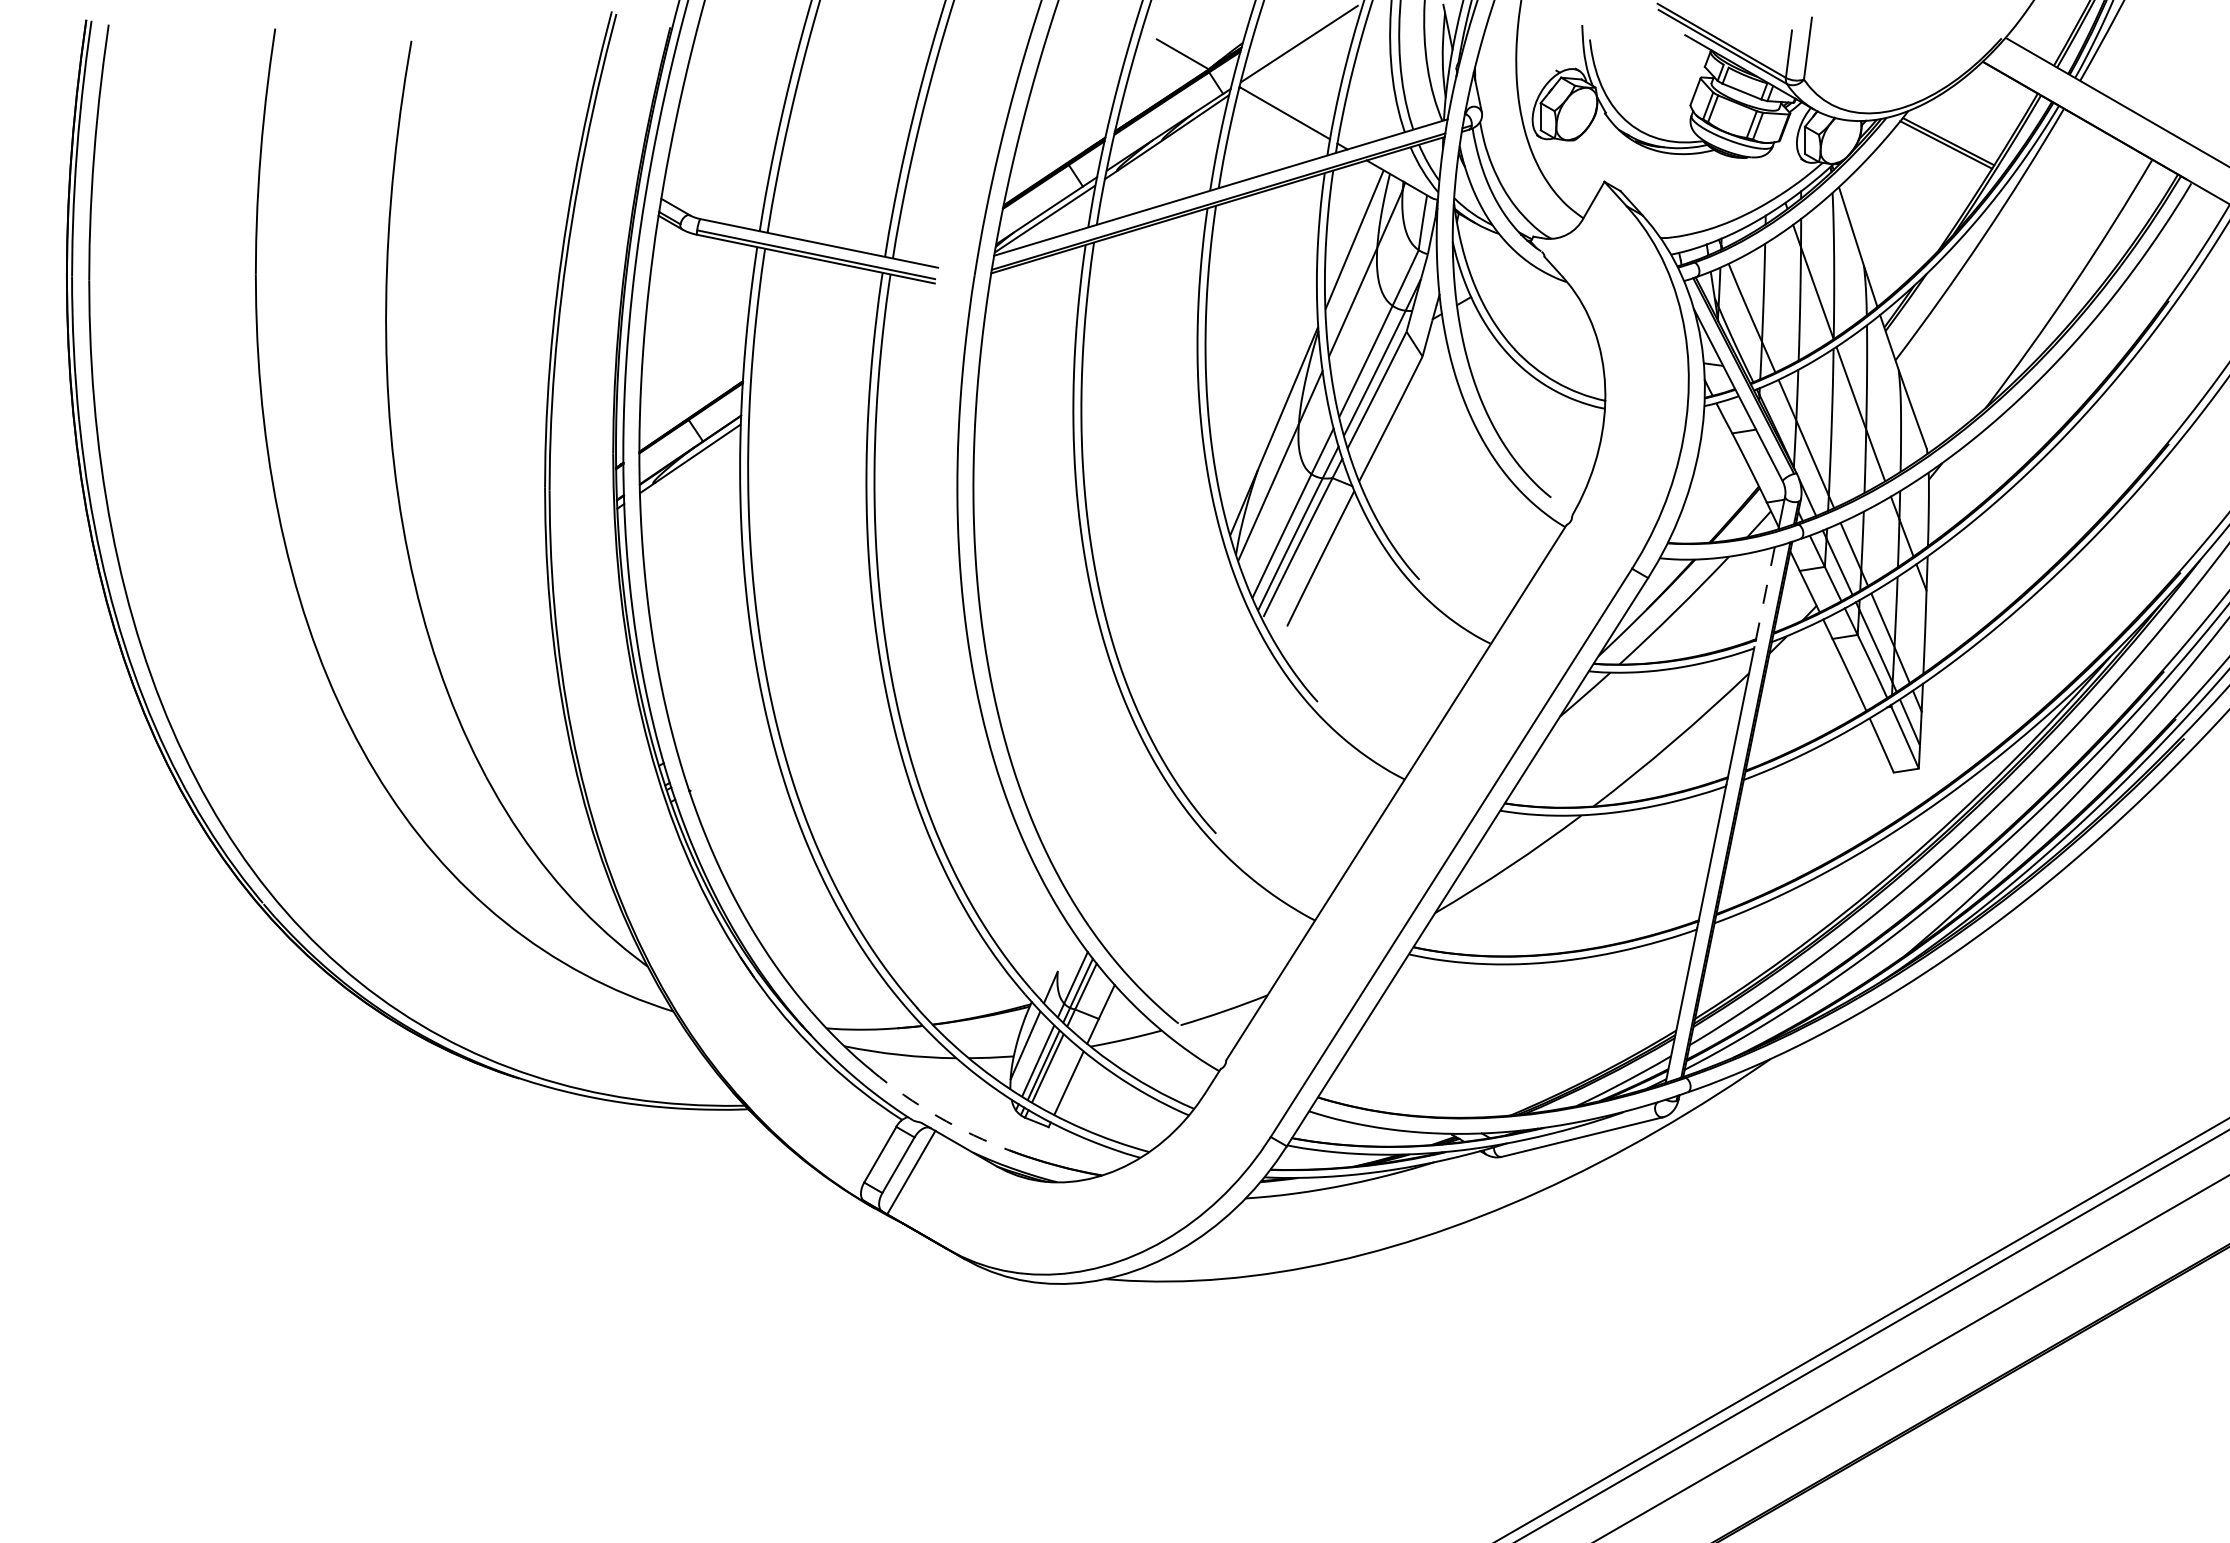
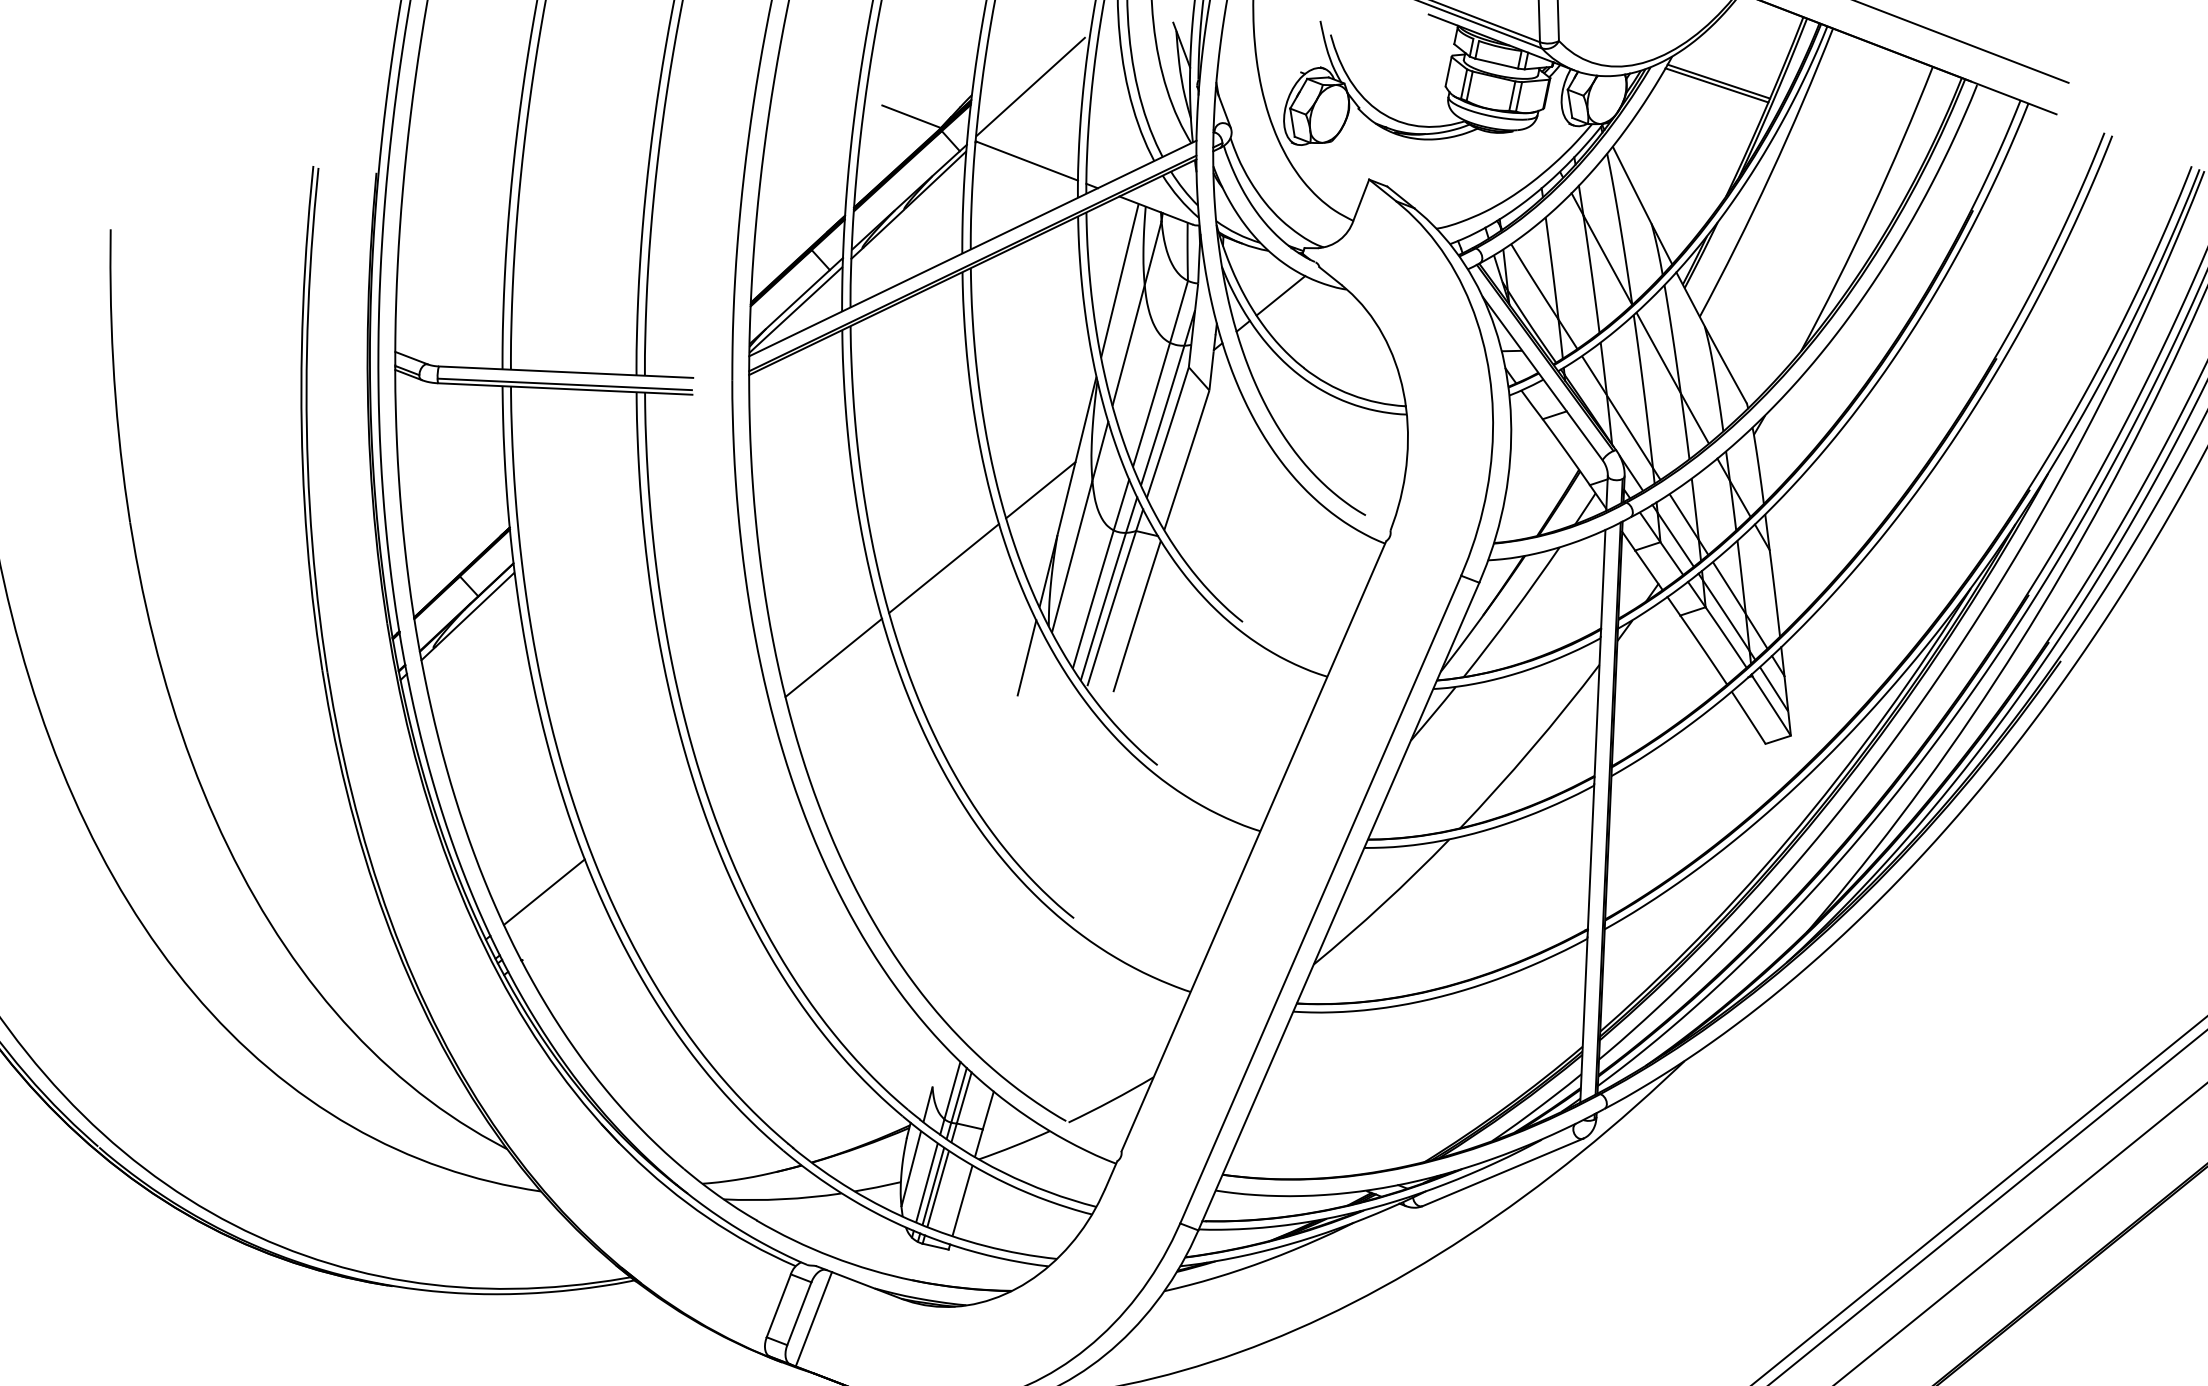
line: (1503, 278) -> (1280, 296), added
line: (1248, 425) -> (1040, 490), added
line: (1145, 484) -> (943, 568), added
line: (1028, 552) -> (833, 657), added
line: (1210, 581) -> (1026, 658), added
line: (1764, 597) -> (1603, 583), dashed -> solid
line: (721, 729) -> (544, 891), added
arc: (937, 1116) -> (831, 1256), dashed -> solid

